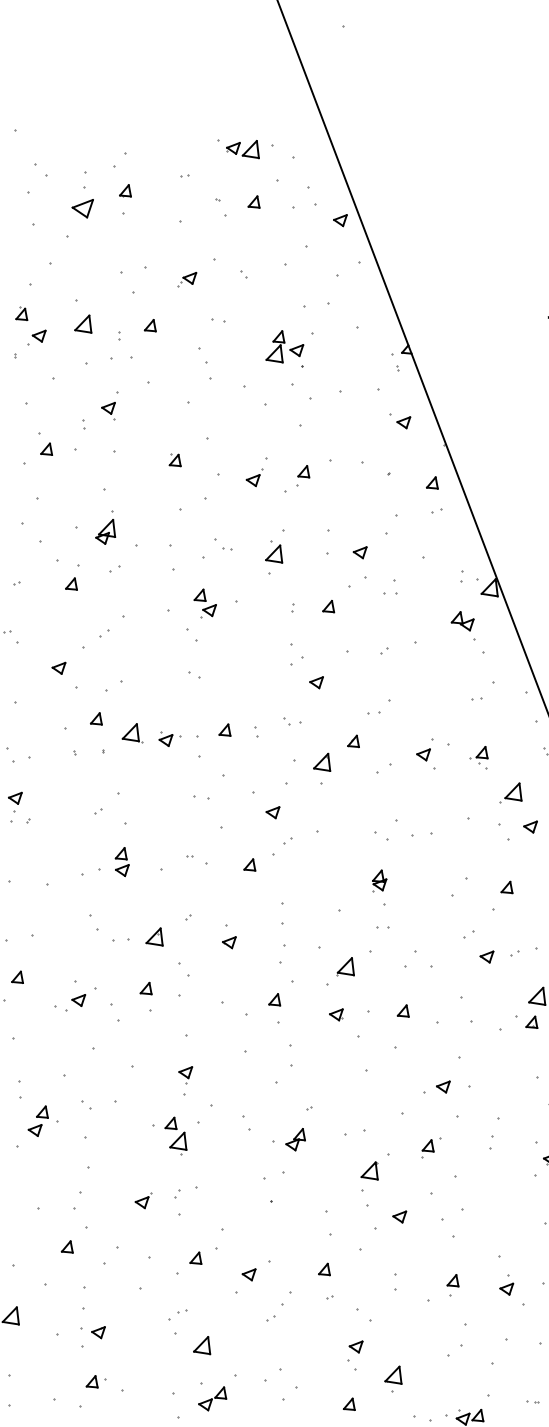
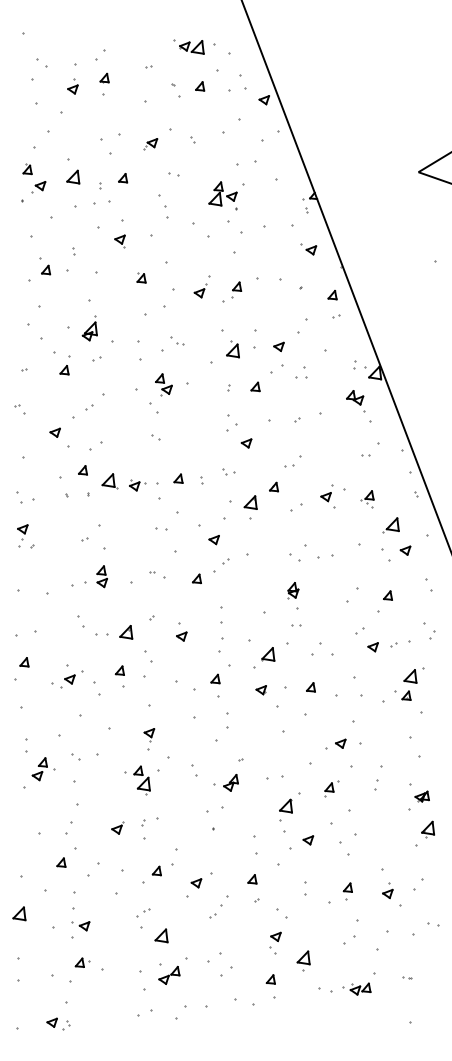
part: (82, 202) -> (72, 86), size x0.62
part: (107, 410) -> (119, 241), moved
part: (273, 552) -> (232, 349), moved

